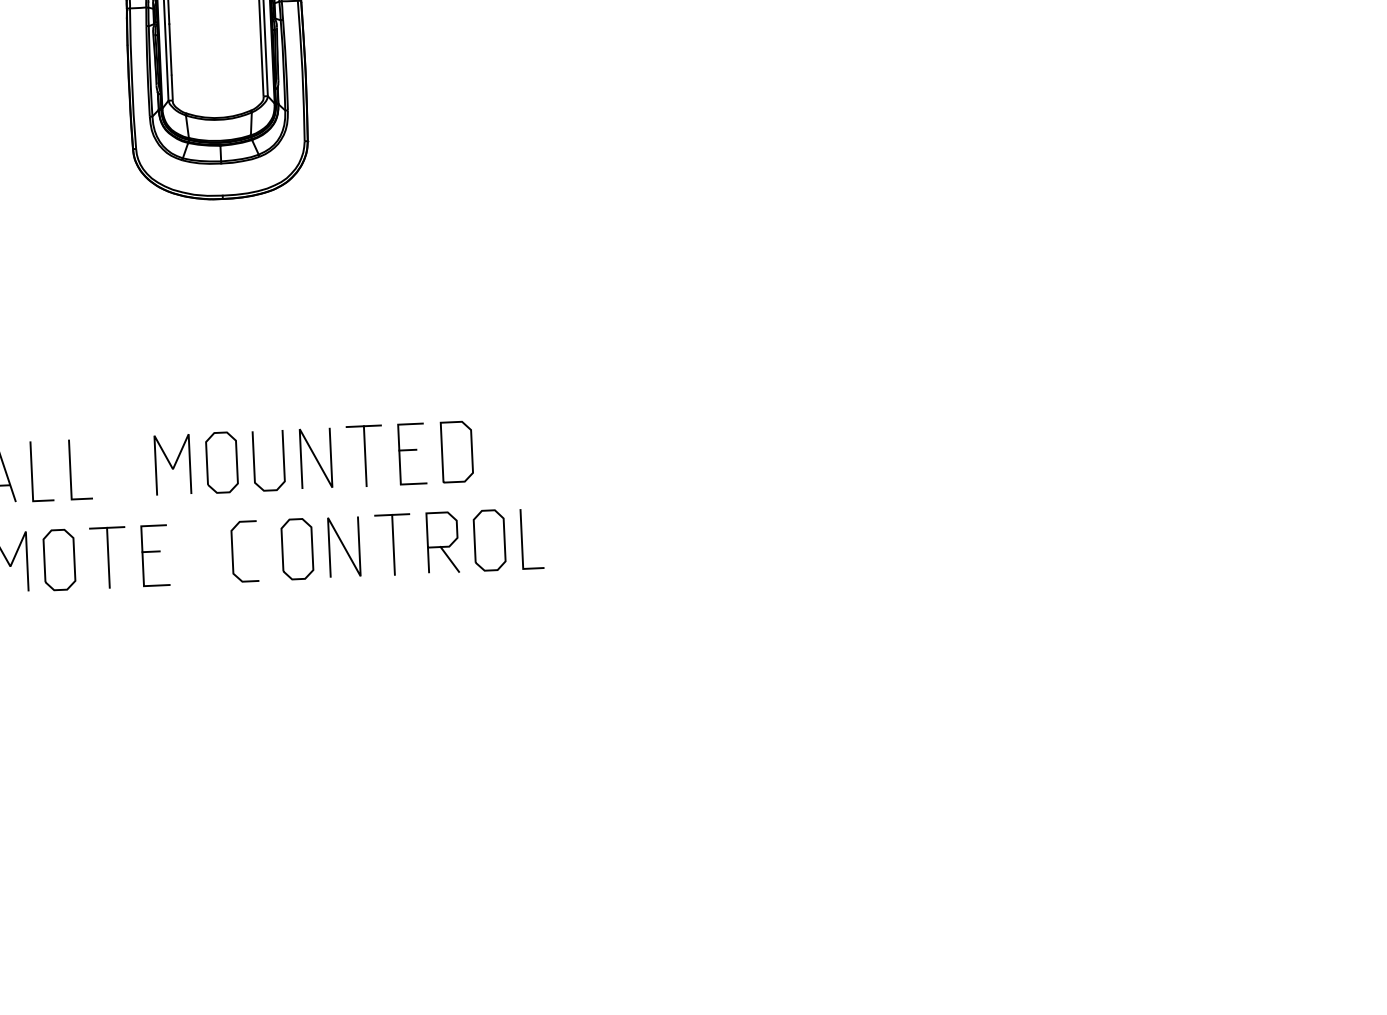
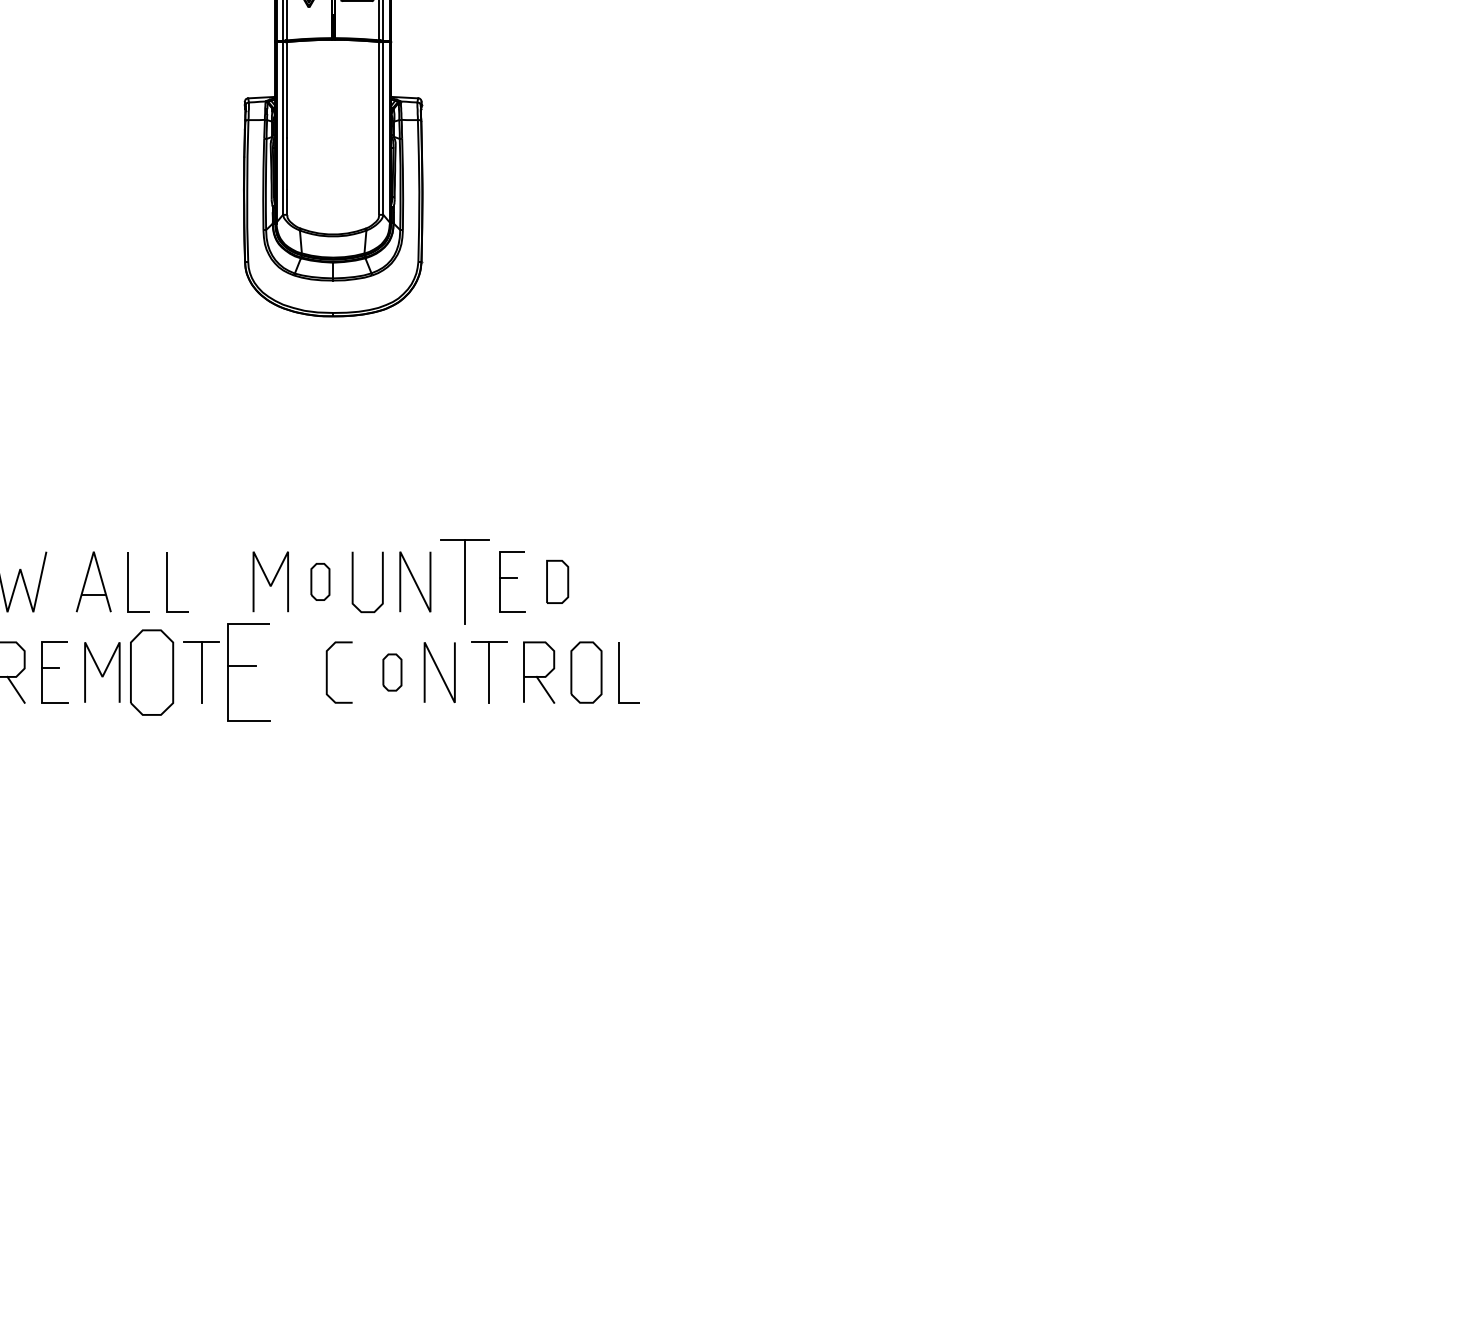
part: (456, 451) -> (557, 581), size x0.7
part: (364, 455) -> (464, 581), size x1.4
part: (222, 462) -> (320, 581), size x0.6
part: (297, 549) -> (392, 672), size x0.6
part: (154, 555) -> (248, 672), size x1.6
part: (59, 559) -> (152, 672), size x1.4

